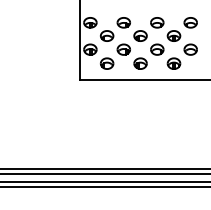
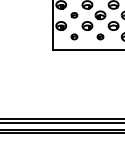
part: (107, 35) -> (74, 14), size x0.6
part: (107, 63) -> (74, 36), size x0.6
part: (140, 63) -> (100, 36), size x0.6

